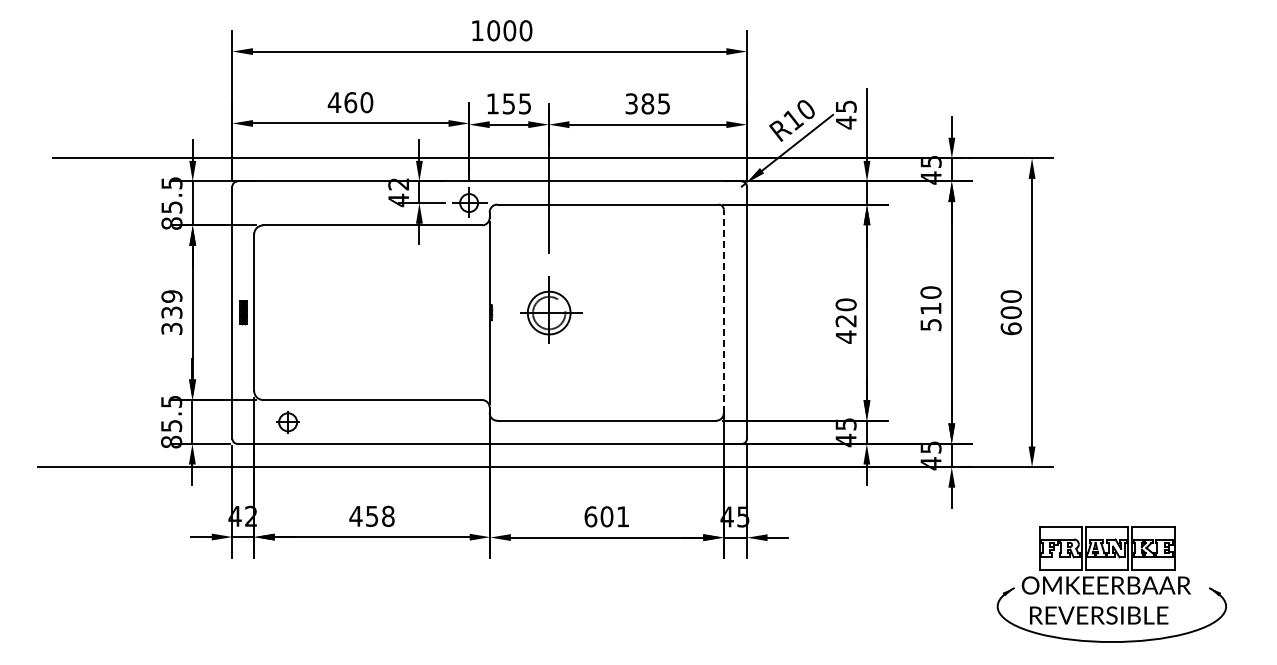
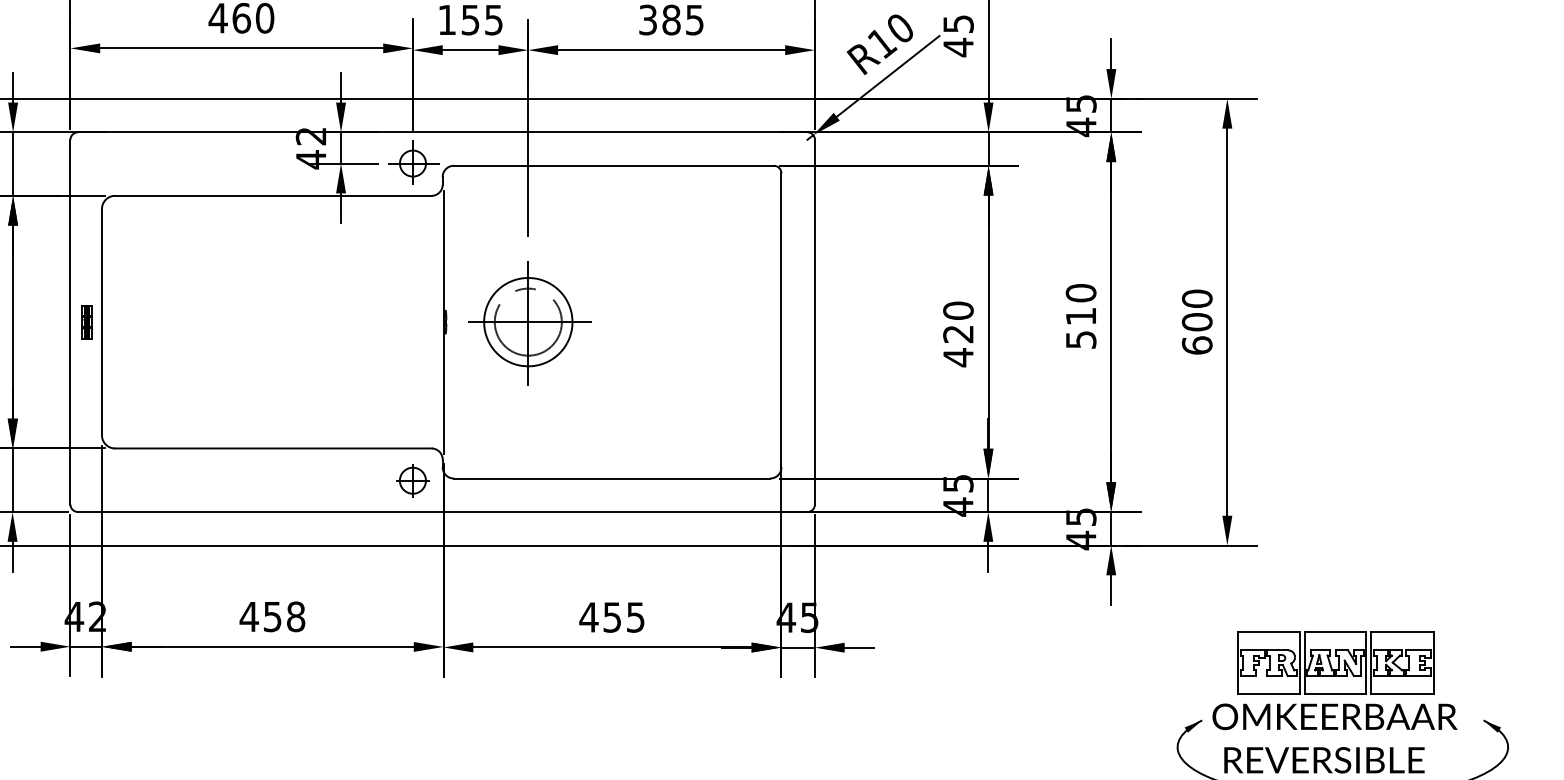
line: (723, 311) -> (780, 320), dashed -> solid
part: (549, 313) -> (529, 323), size x1.43
part: (287, 422) -> (412, 481), moved
text: (606, 516) -> (611, 617), 601 -> 455

